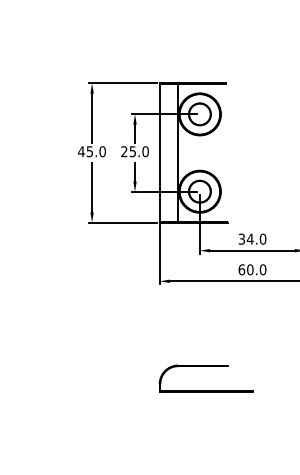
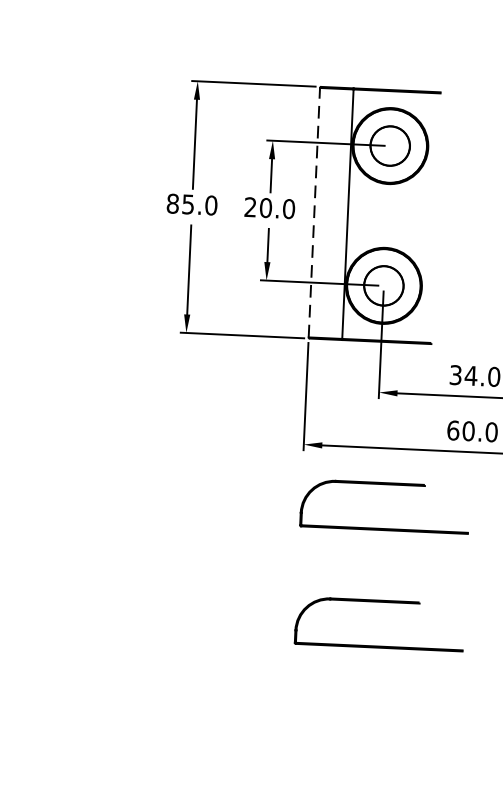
text: (80, 151) -> (171, 203), 45.0 -> 85.0
text: (132, 151) -> (265, 207), 25.0 -> 20.0
line: (159, 153) -> (313, 213), solid -> dashed
part: (205, 301) -> (384, 484), added

